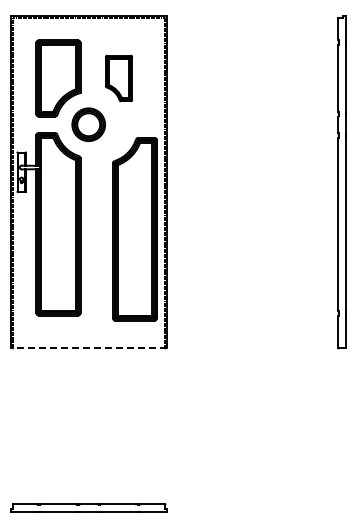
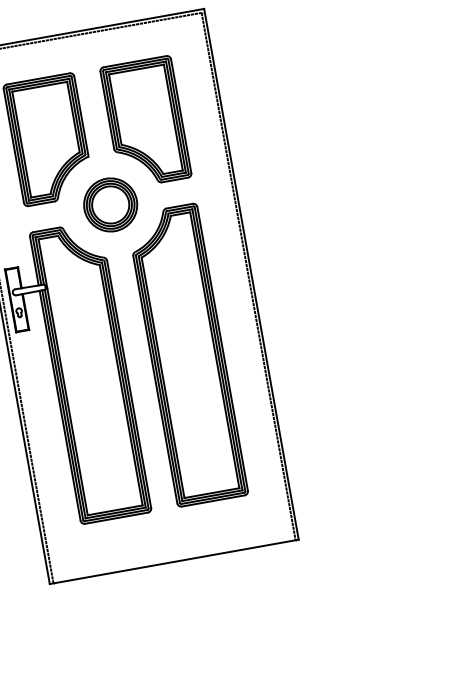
part: (118, 78) -> (145, 122), size x1.67
part: (134, 229) -> (186, 355), moved
line: (88, 348) -> (173, 562), dashed -> solid

